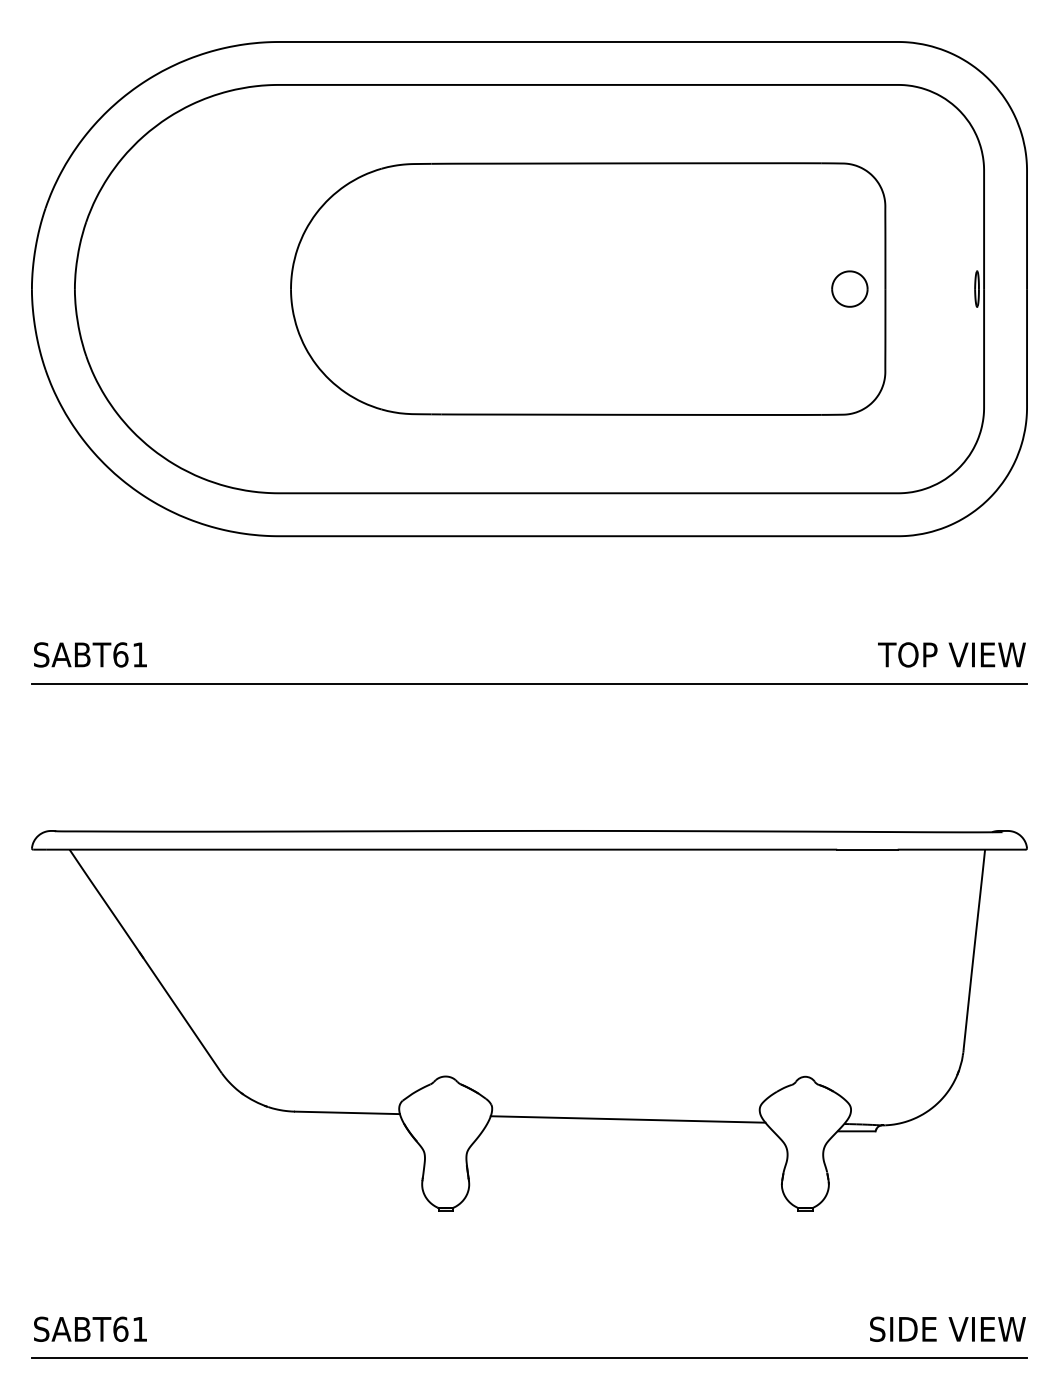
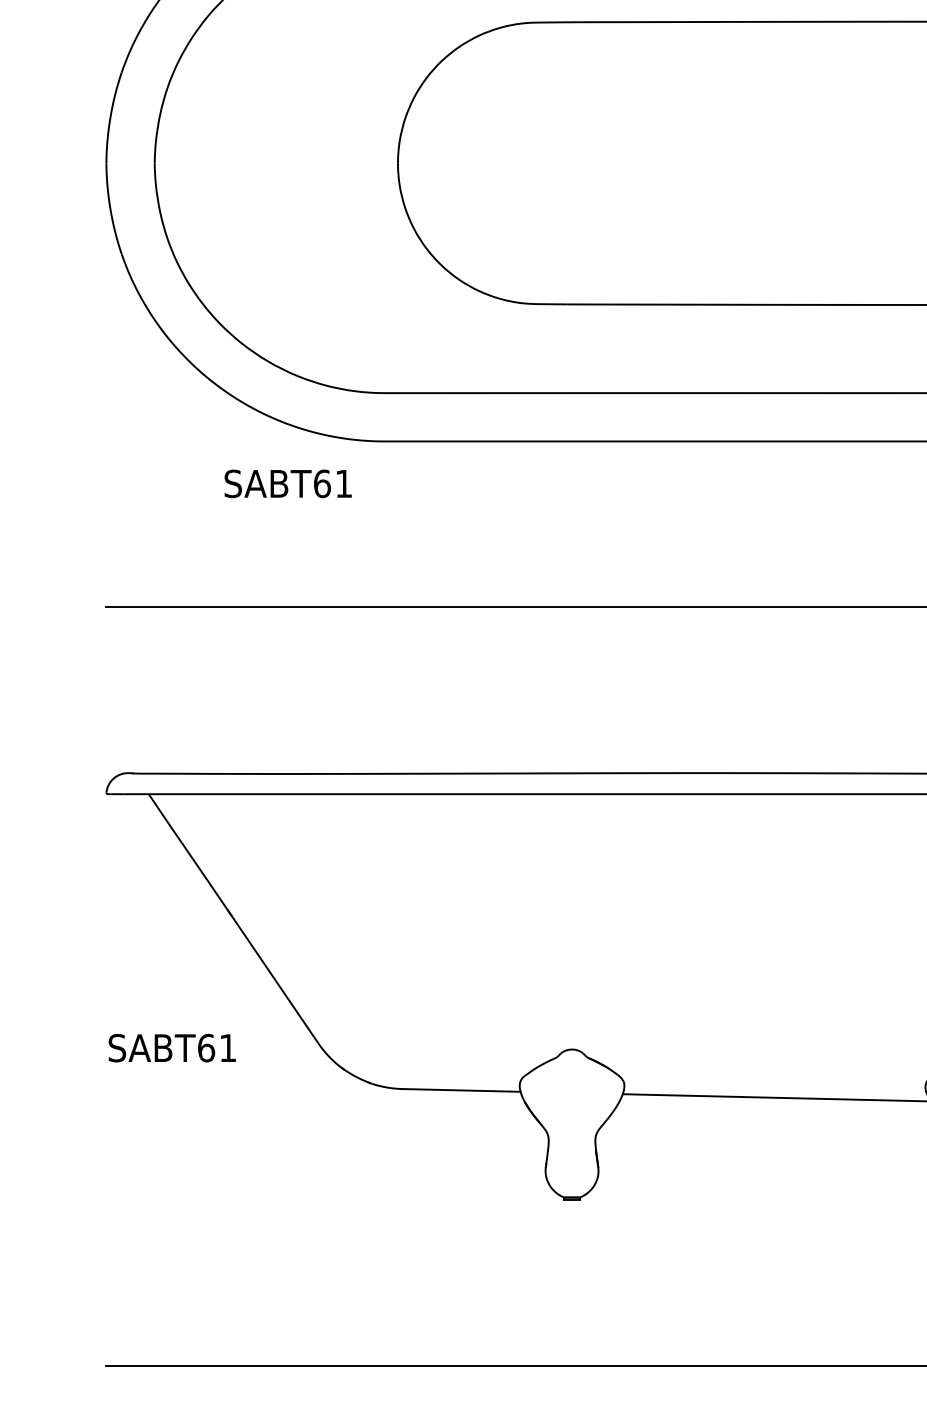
text: (90, 654) -> (288, 483), moved
text: (90, 1328) -> (172, 1047), moved

